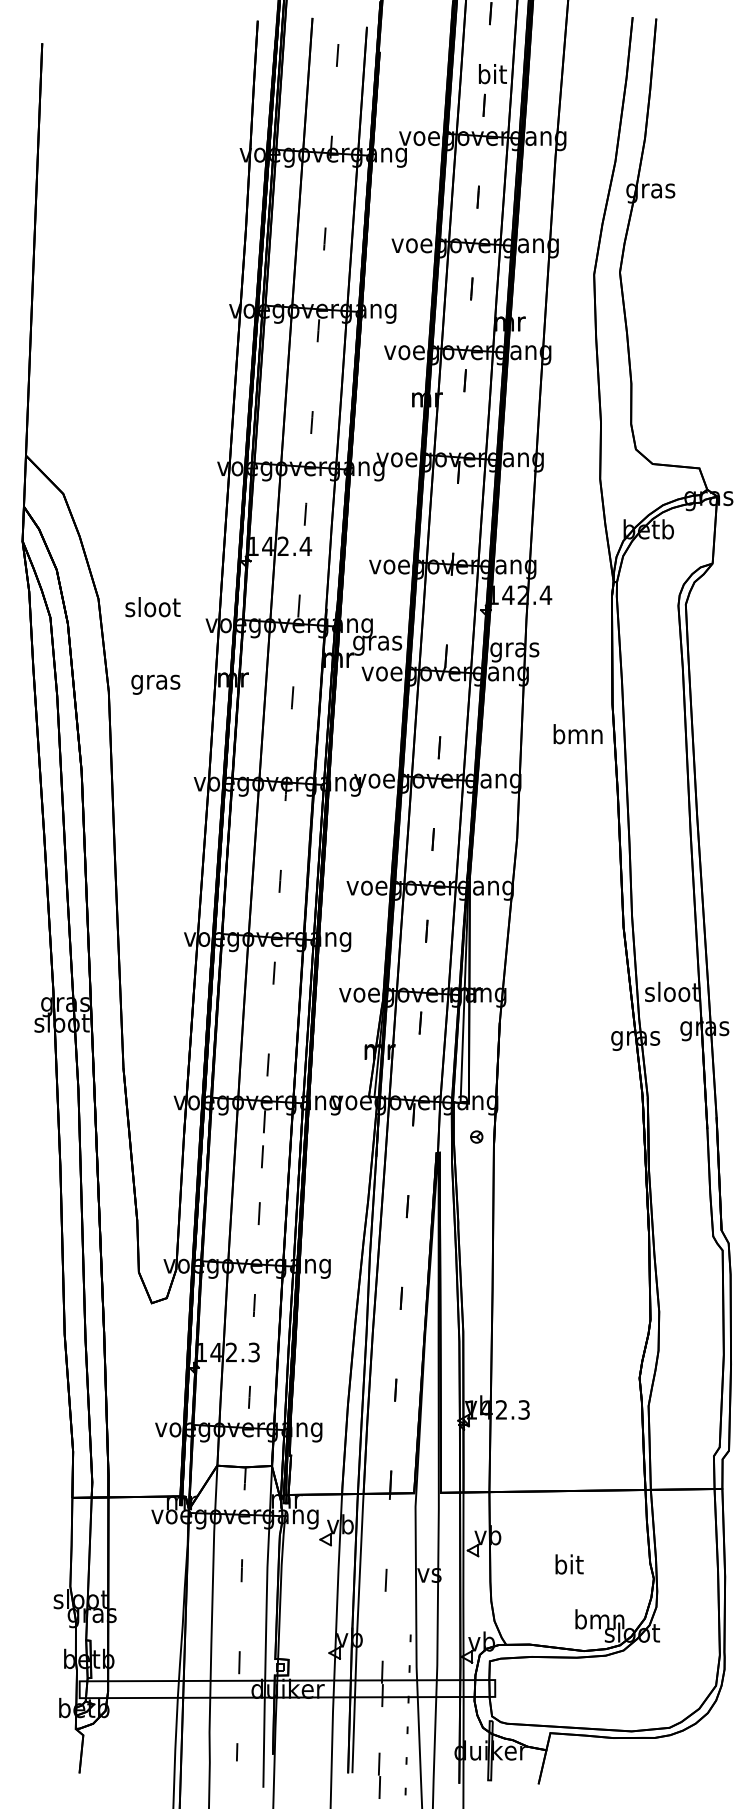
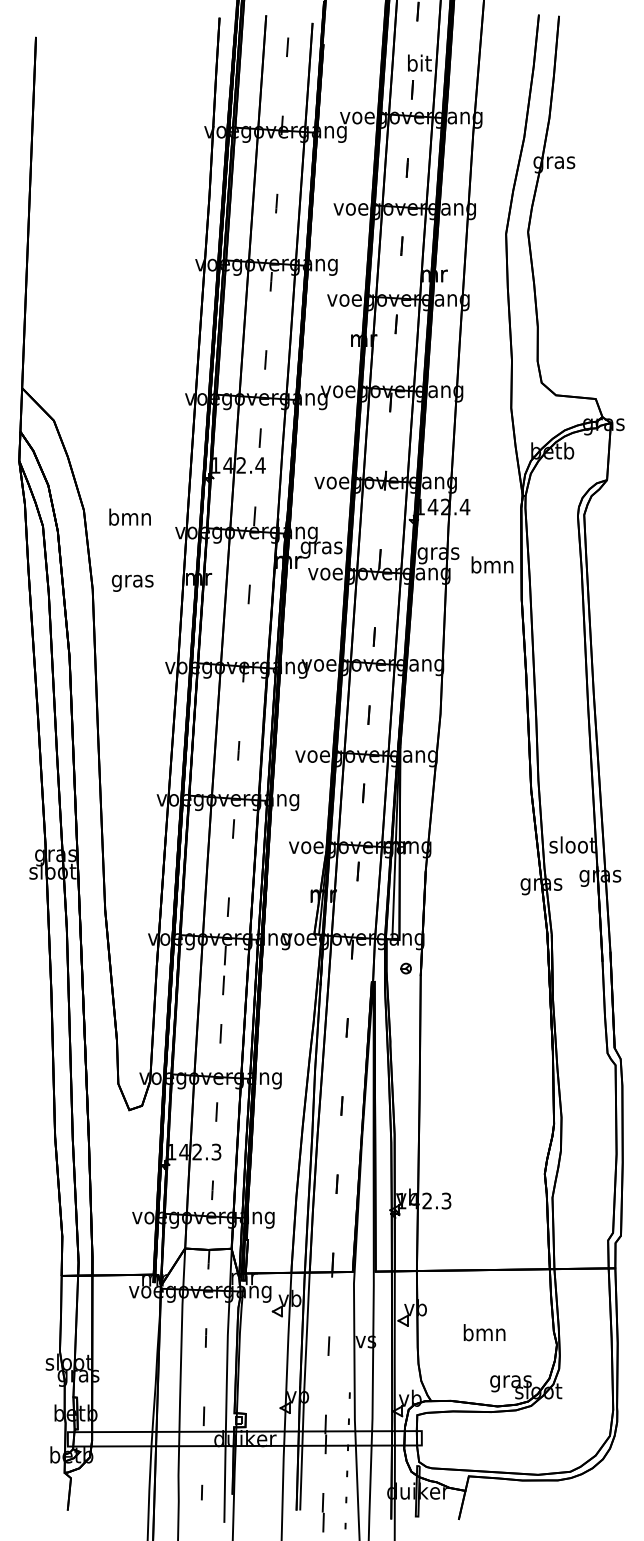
text: (152, 607) -> (129, 517), sloot -> bmn
text: (577, 734) -> (491, 565), moved
text: (568, 1564) -> (484, 1332), bit -> bmn
text: (599, 1621) -> (510, 1381), bmn -> gras

